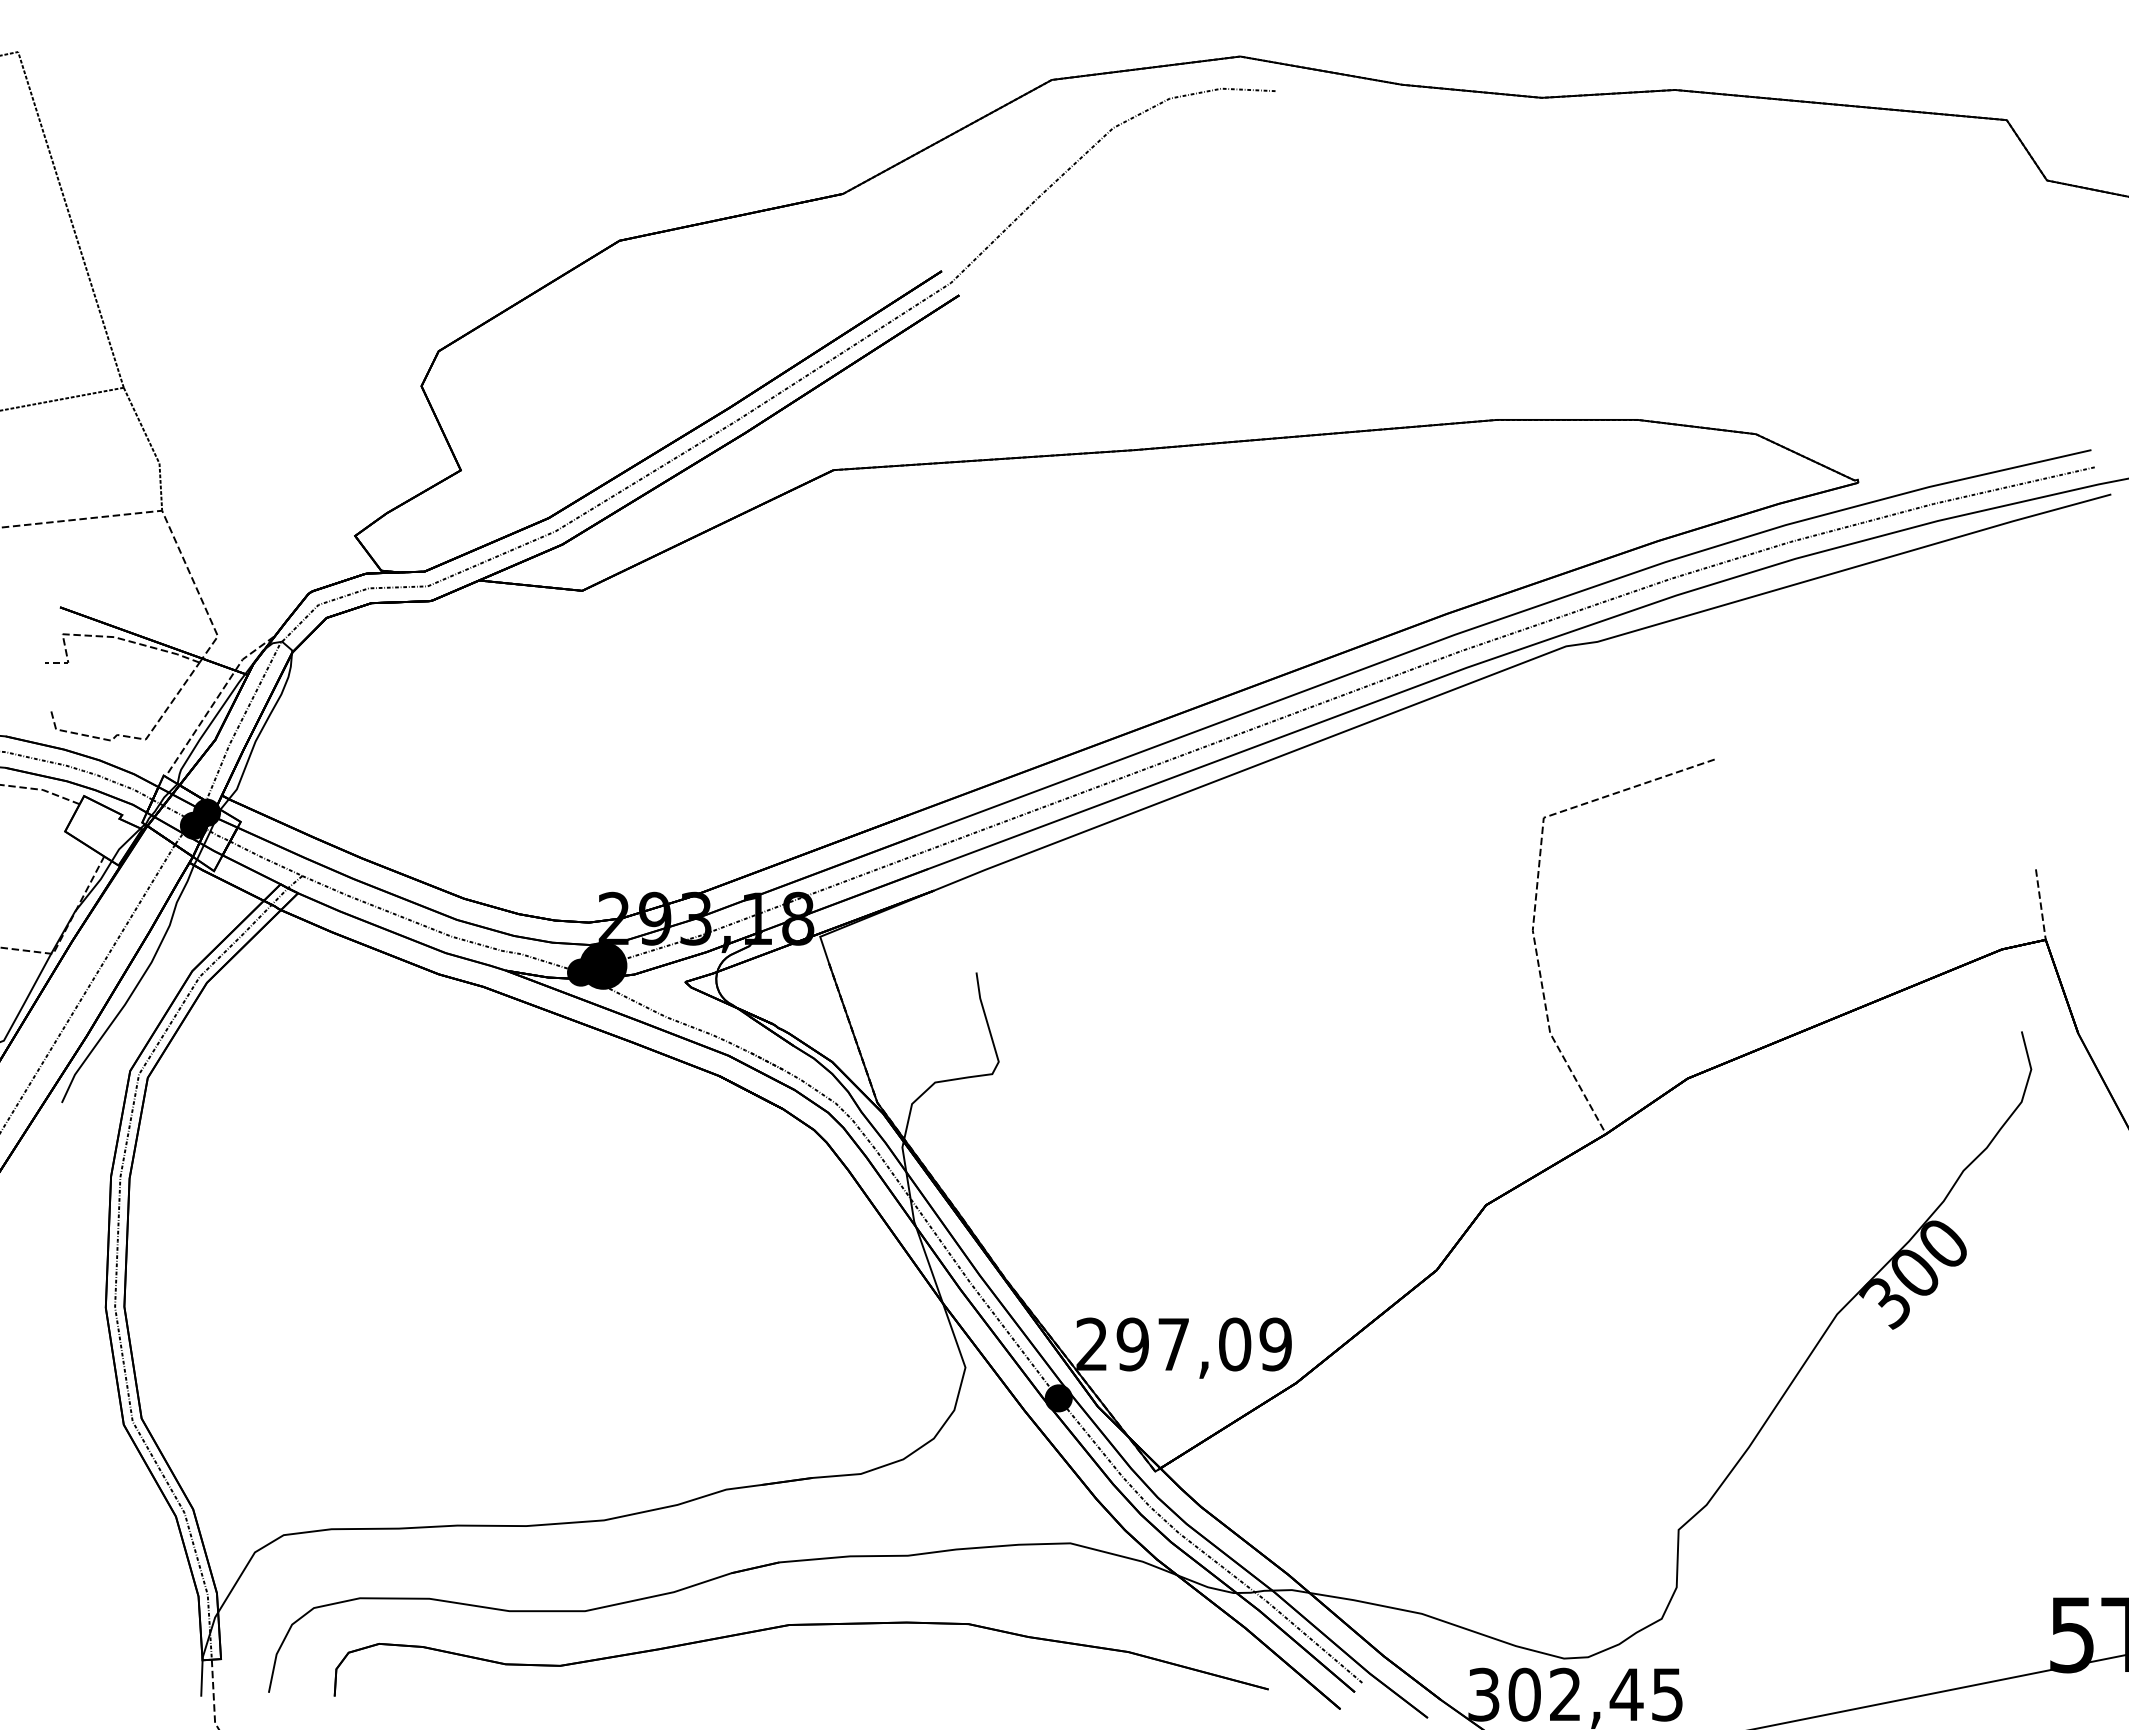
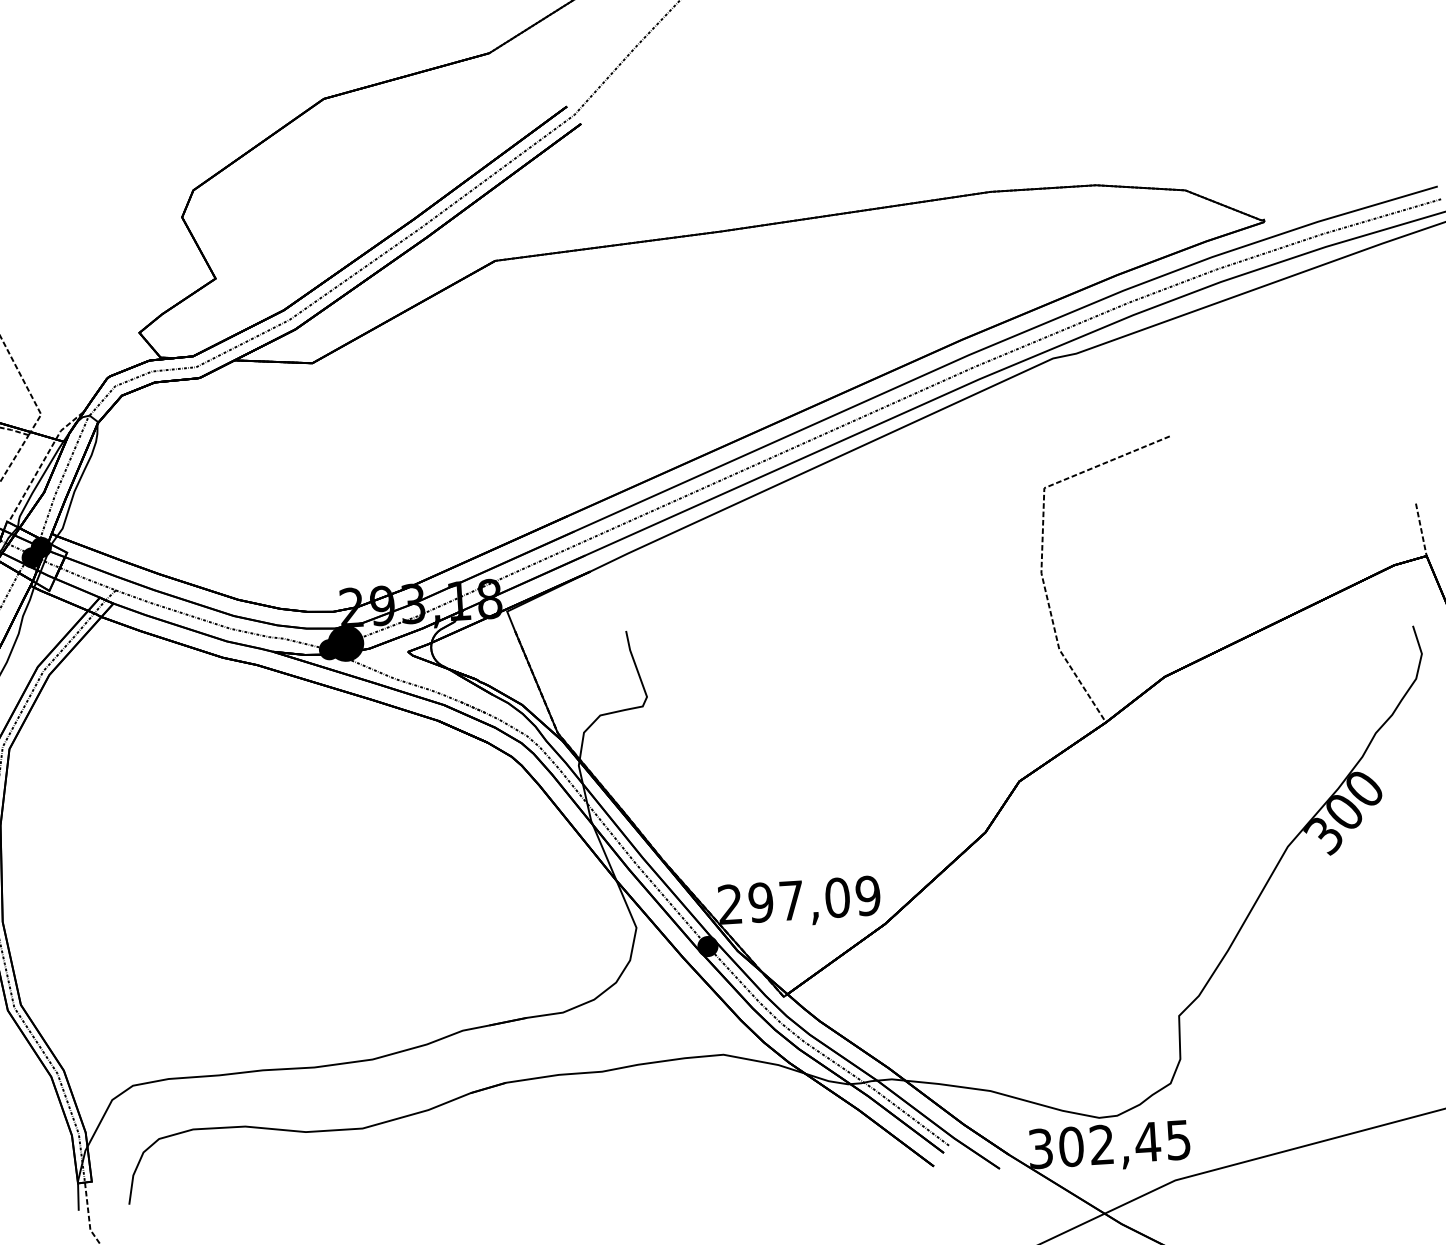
part: (800, 1625) -> (524, 1129), removed

